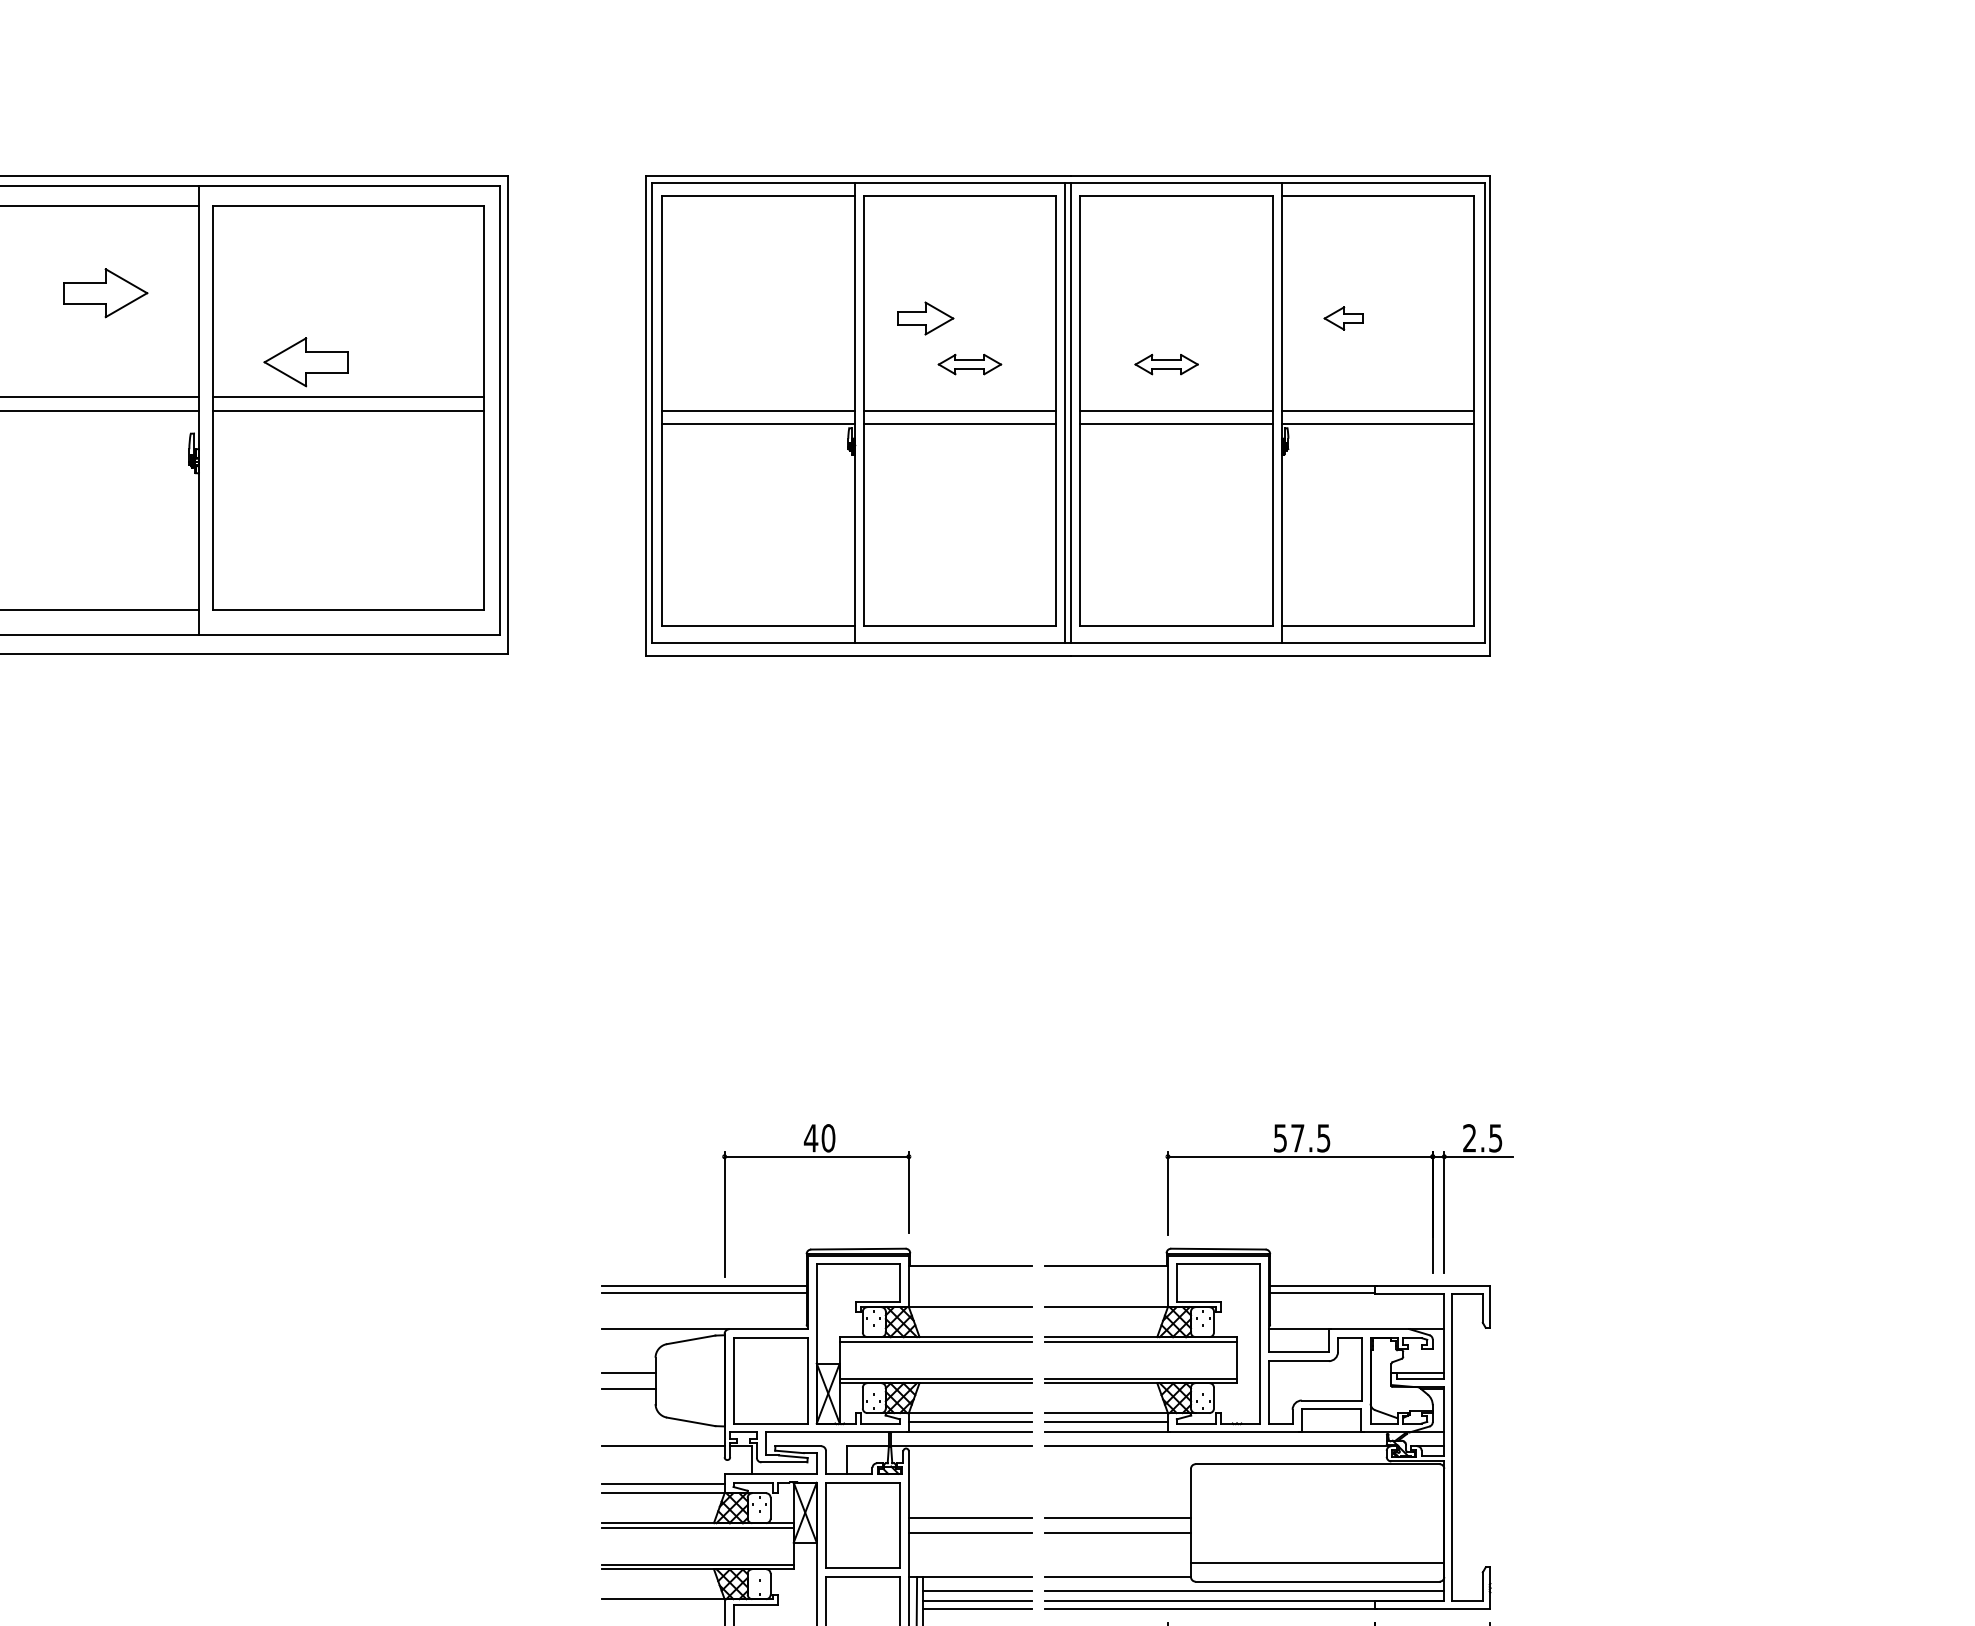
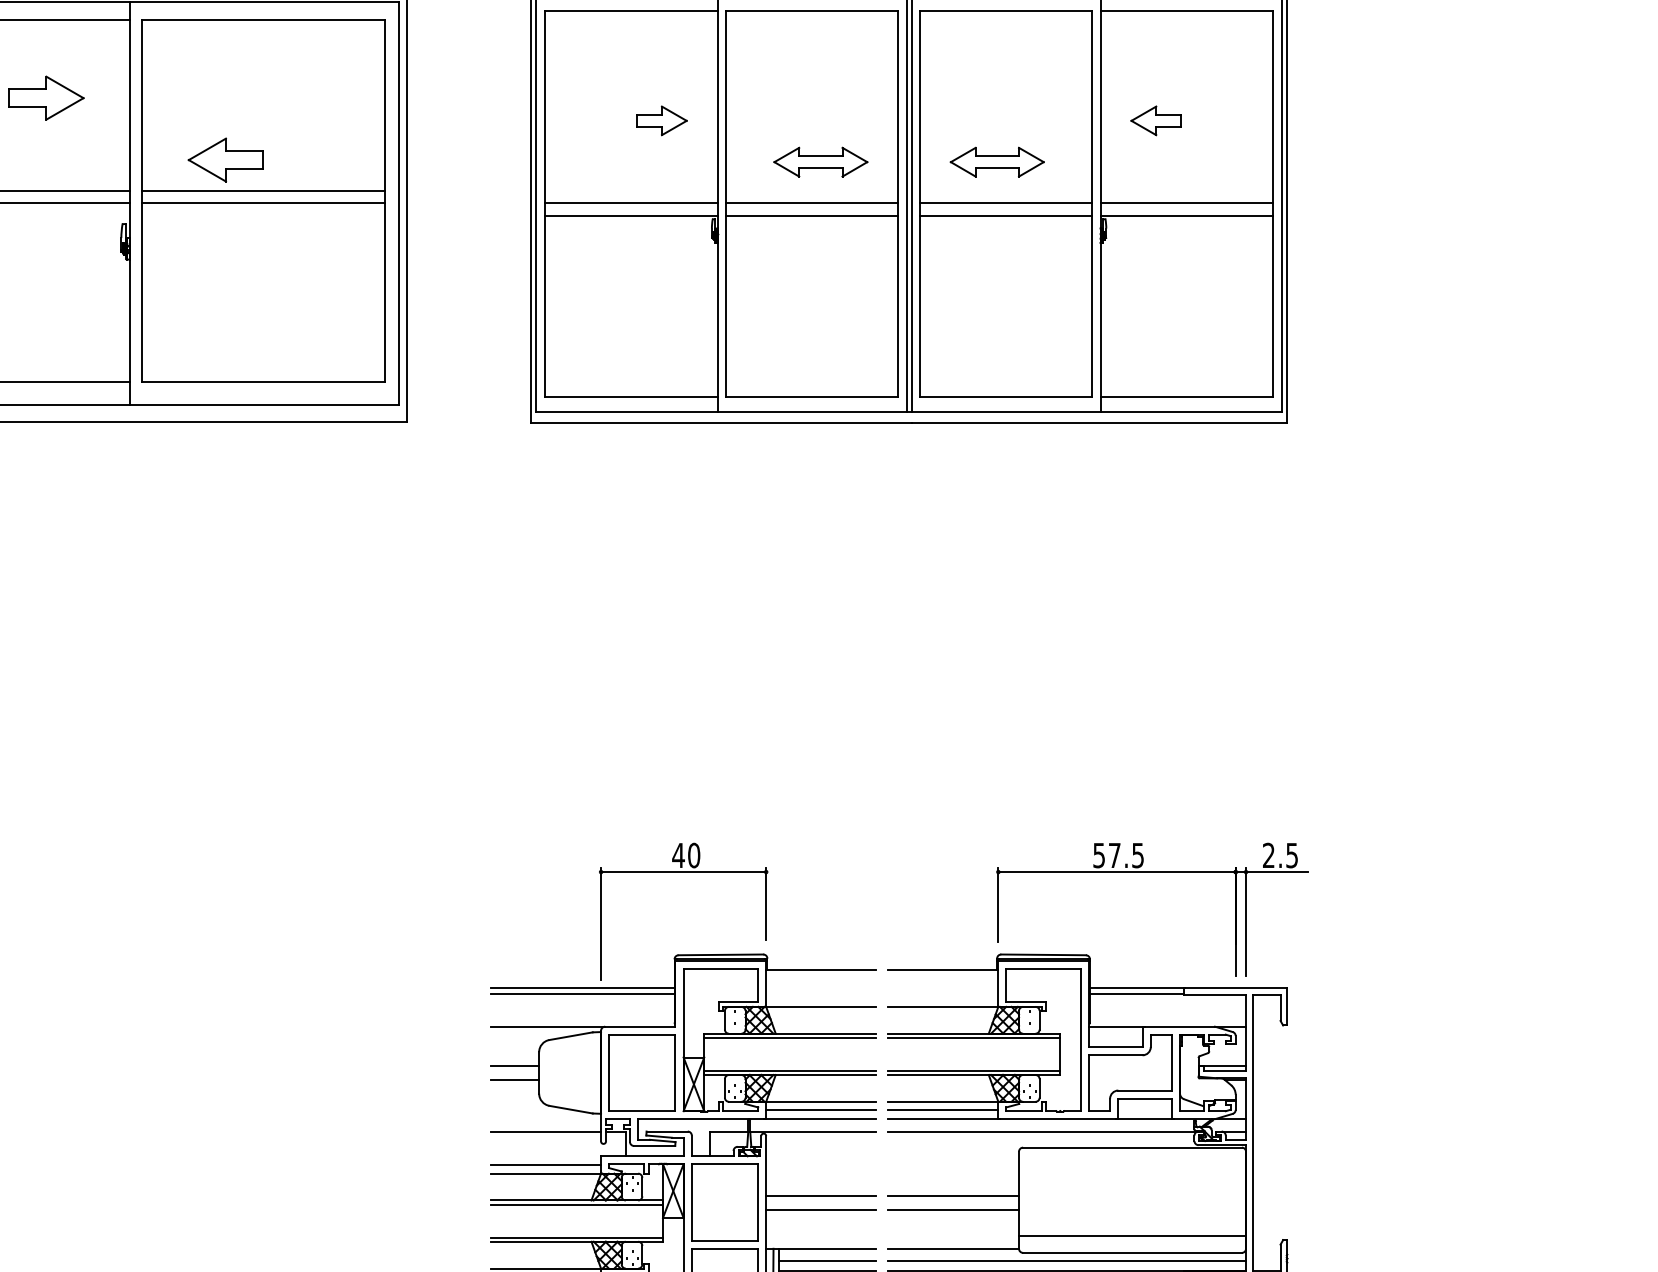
part: (925, 318) -> (661, 120), moved
part: (1343, 318) -> (1155, 120), size x1.43
part: (969, 364) -> (820, 162), size x1.67
part: (1166, 364) -> (997, 162), size x1.67

